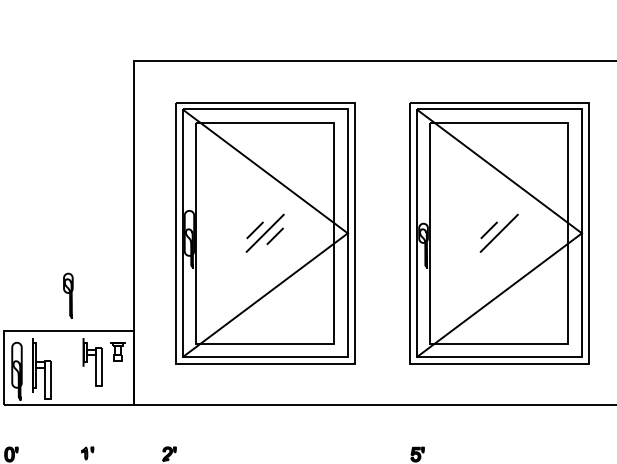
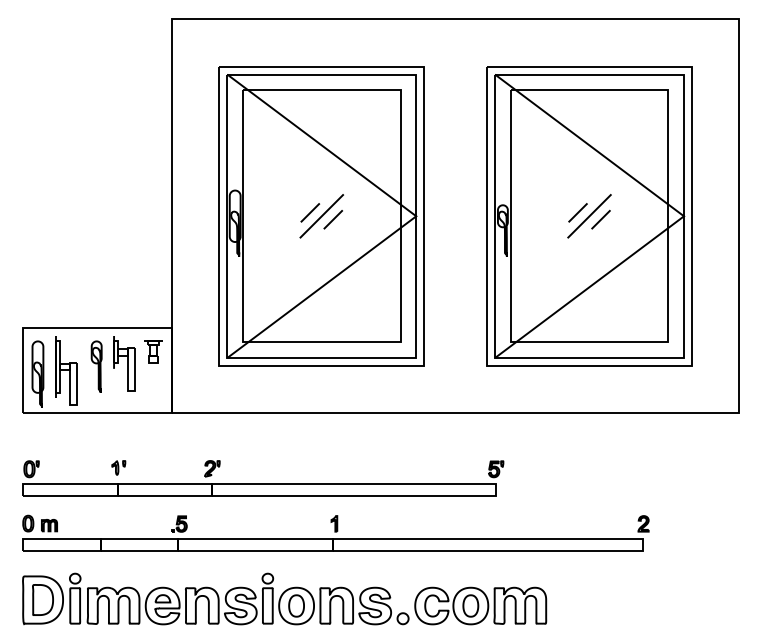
line: (508, 236) -> (600, 219), added
part: (68, 295) -> (96, 366), moved

